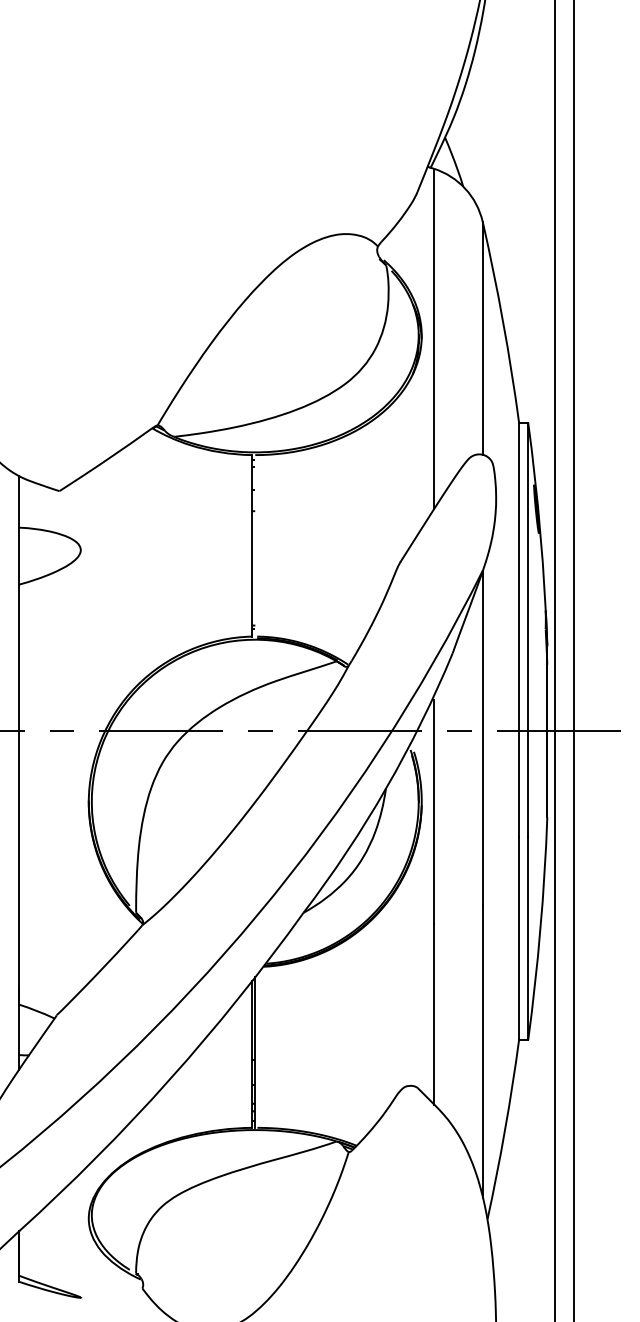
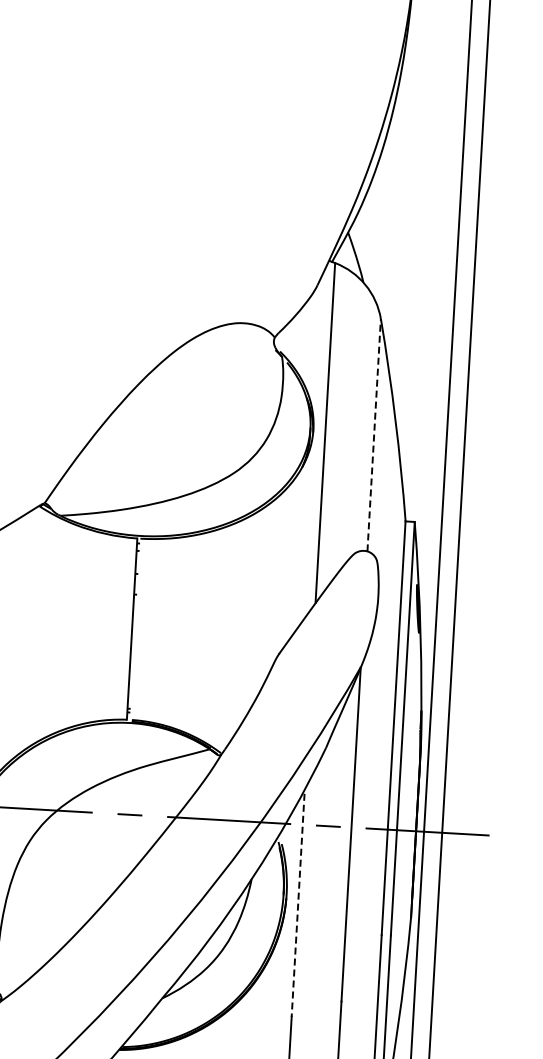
line: (482, 337) -> (374, 434), solid -> dashed
line: (433, 812) -> (297, 905), solid -> dashed

